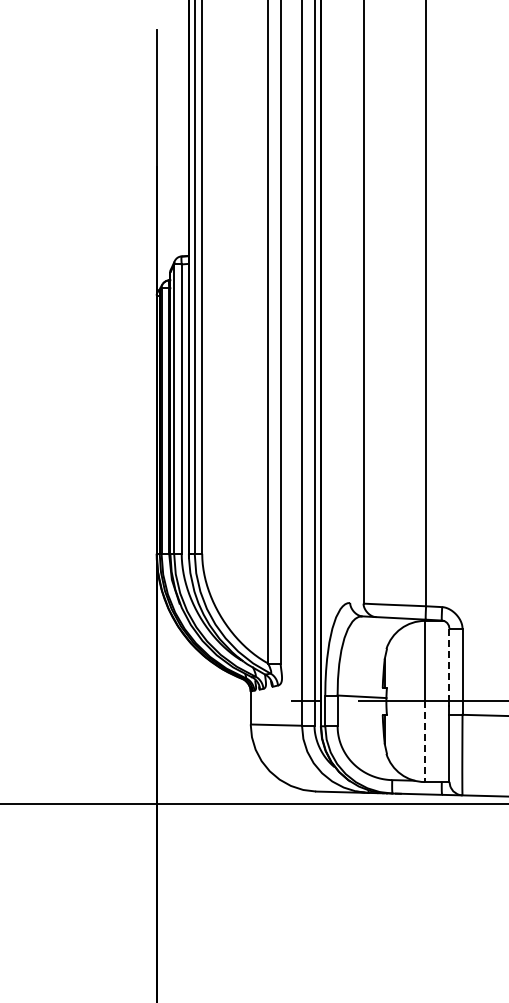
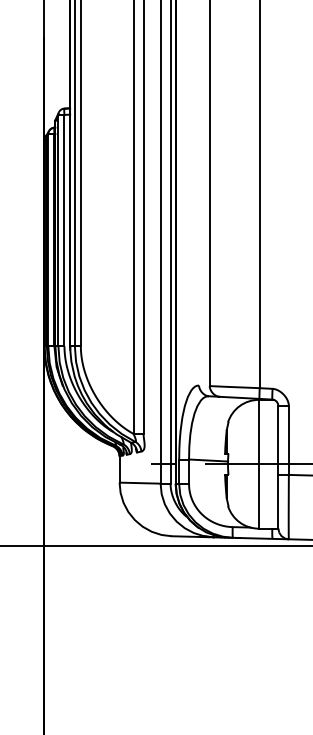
line: (449, 663) -> (278, 433), dashed -> solid
line: (424, 742) -> (258, 497), dashed -> solid

